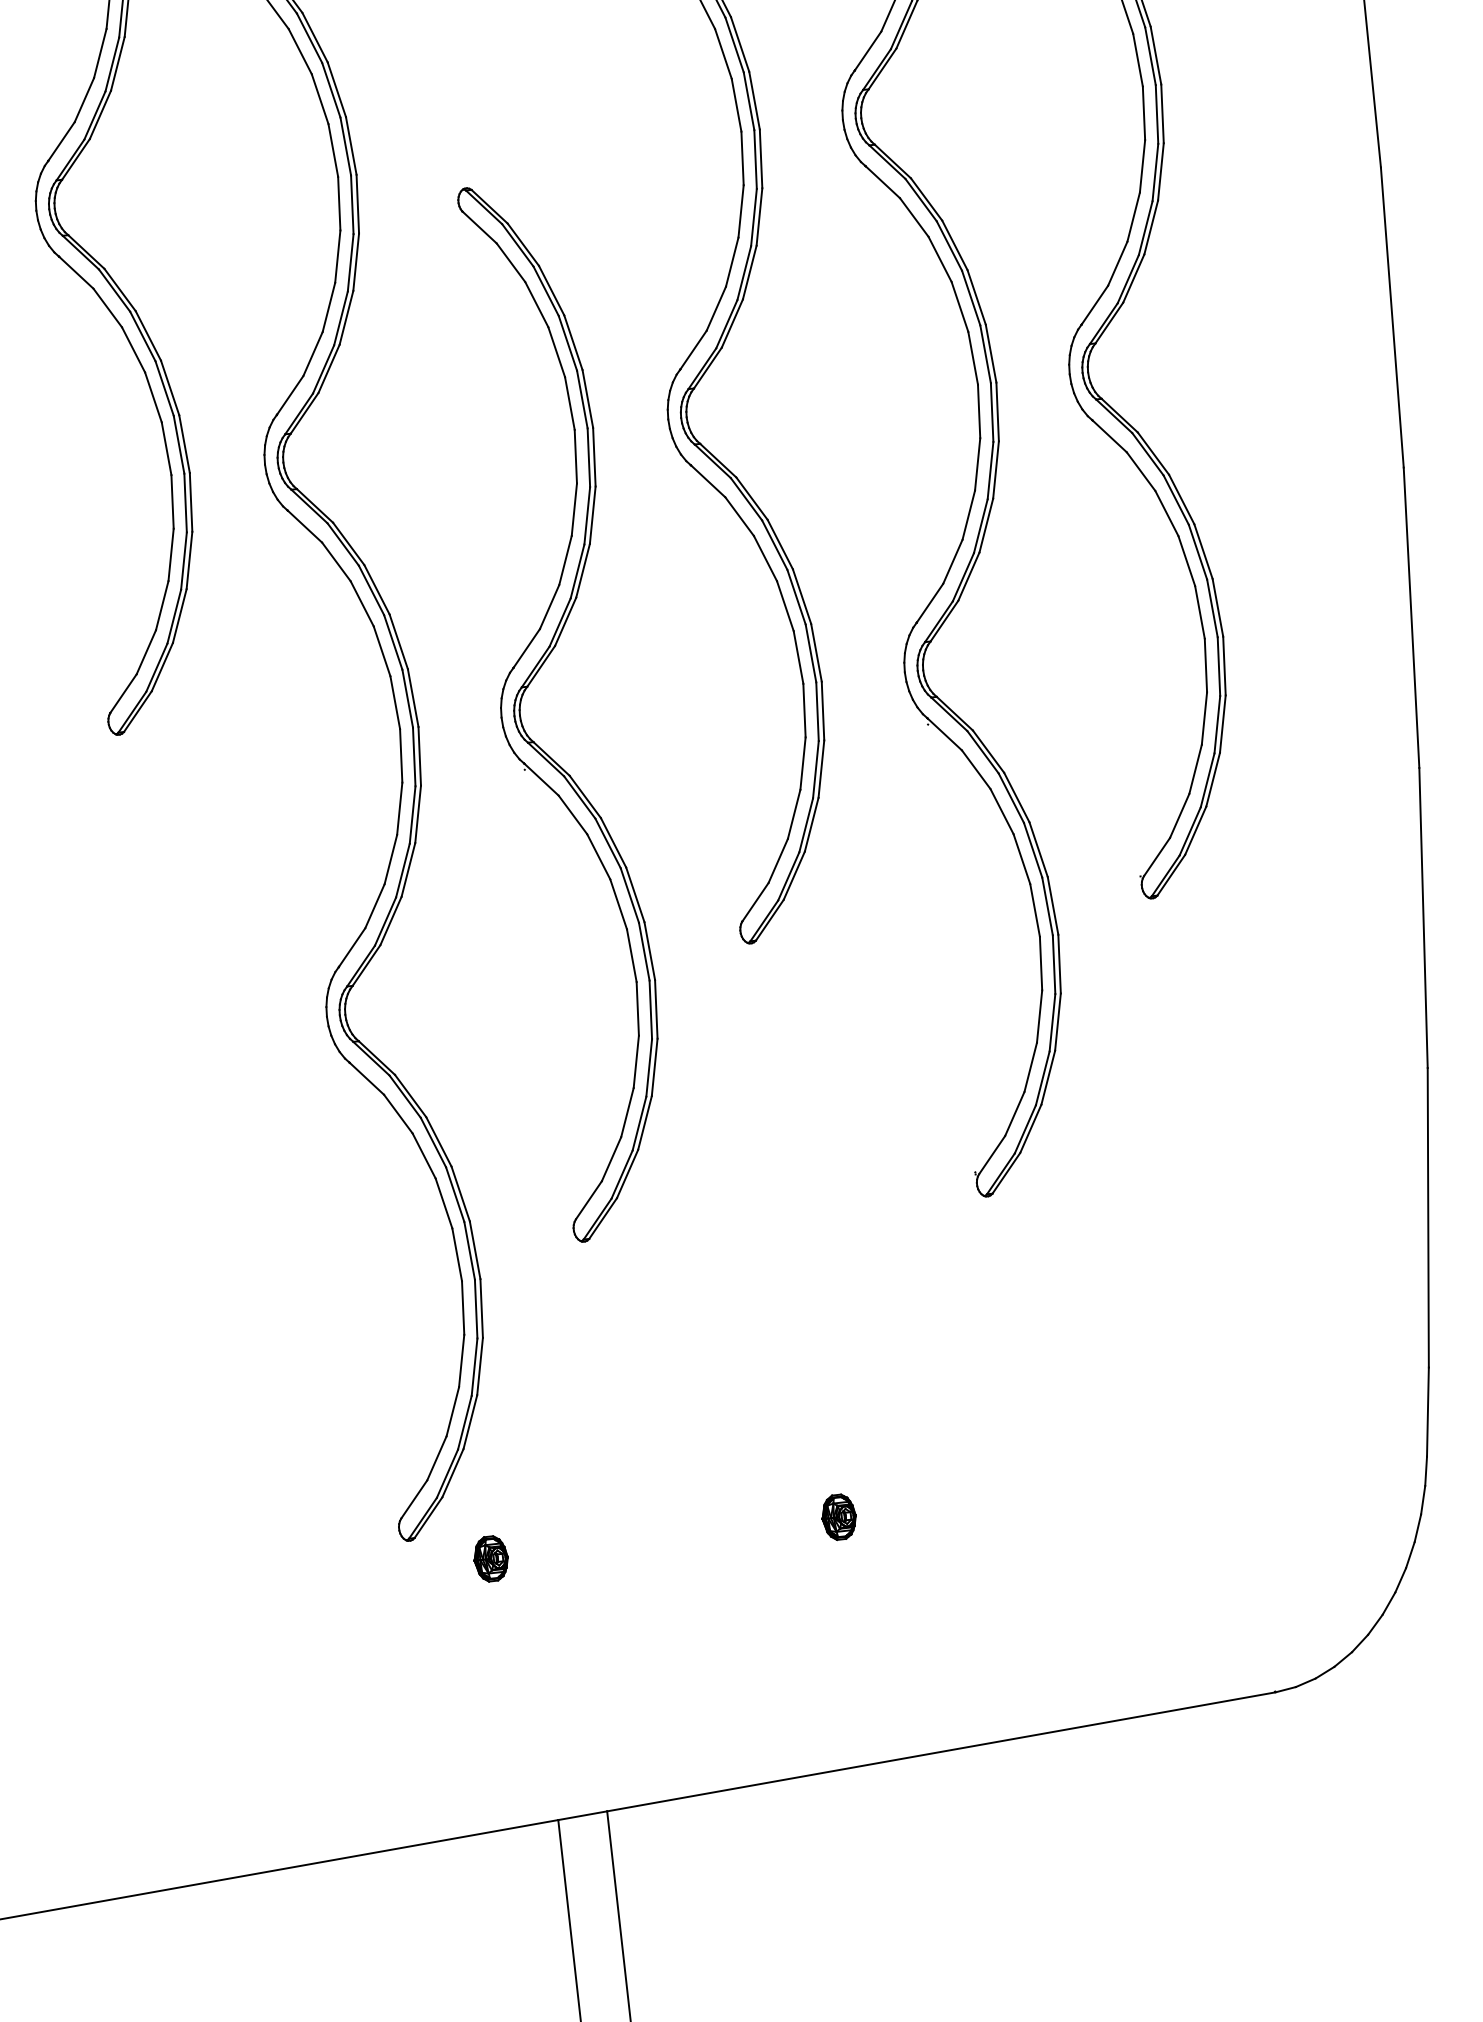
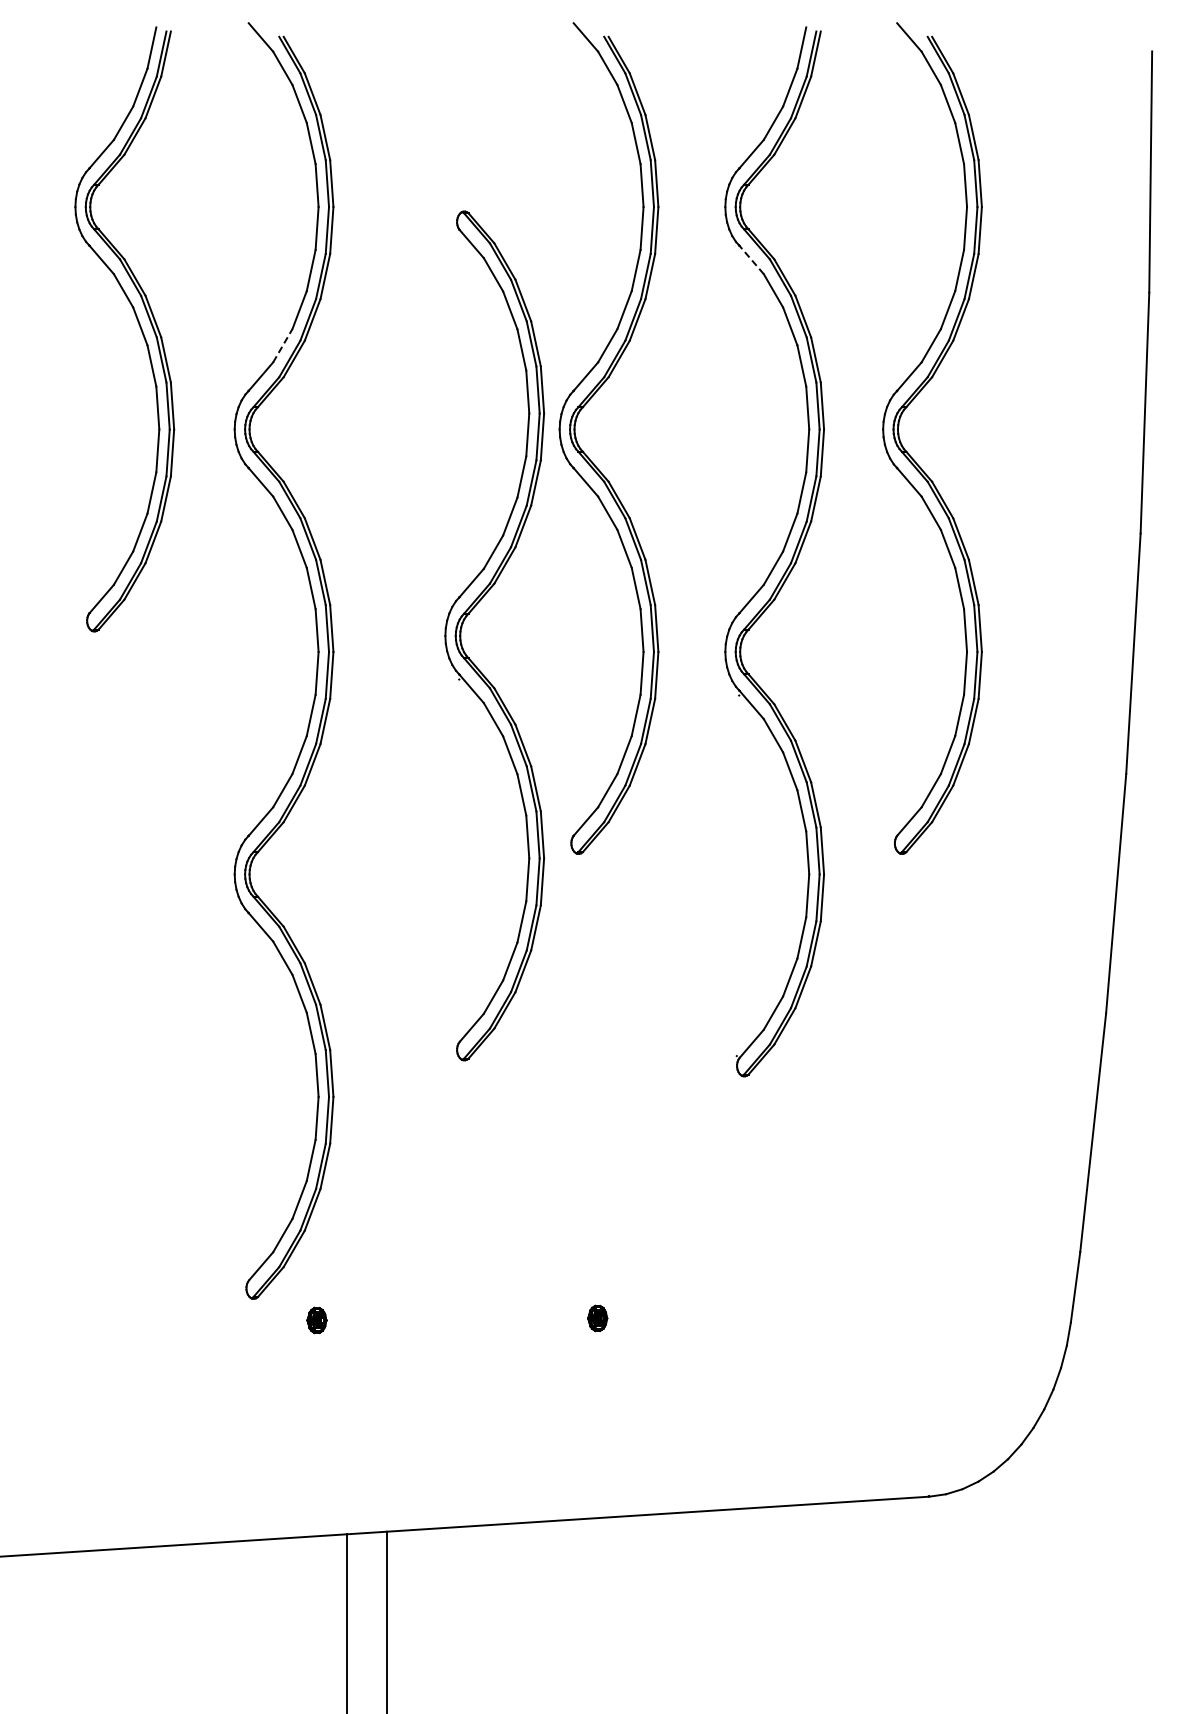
line: (882, 181) -> (751, 259), solid -> dashed
line: (313, 353) -> (283, 345), solid -> dashed
part: (529, 686) -> (470, 613), moved
part: (838, 1517) -> (597, 1318), size x0.7
part: (490, 1559) -> (316, 1320), size x0.7

